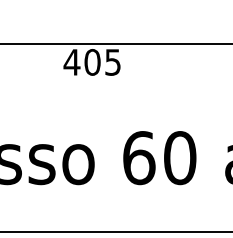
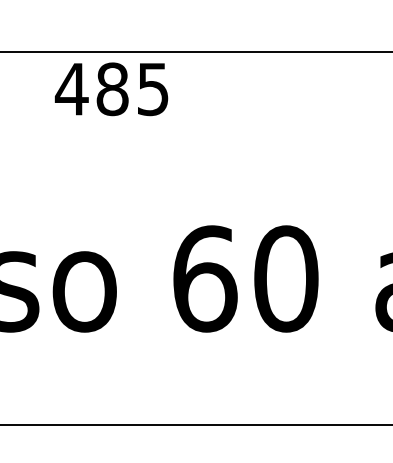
text: (92, 62) -> (112, 89), 405 -> 485

